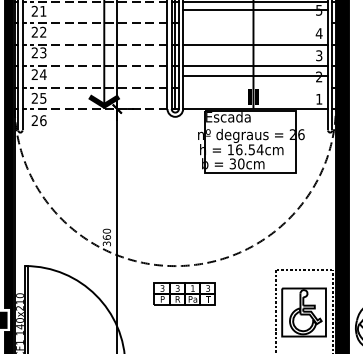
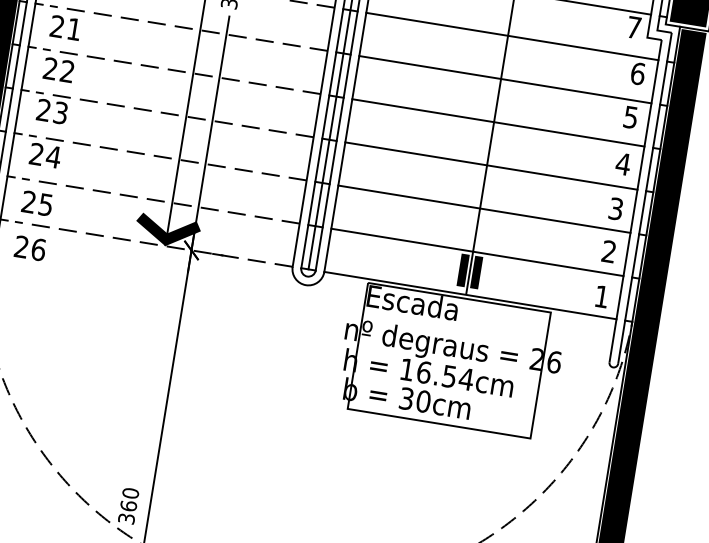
line: (255, 10) -> (498, 123), moved
line: (255, 75) -> (477, 252), moved

